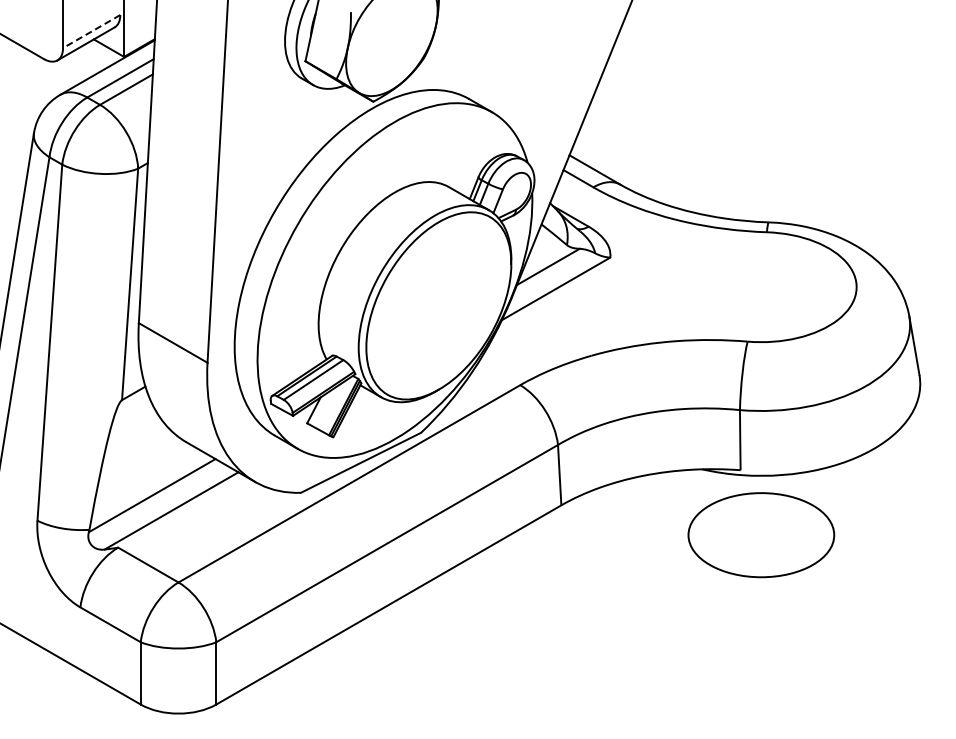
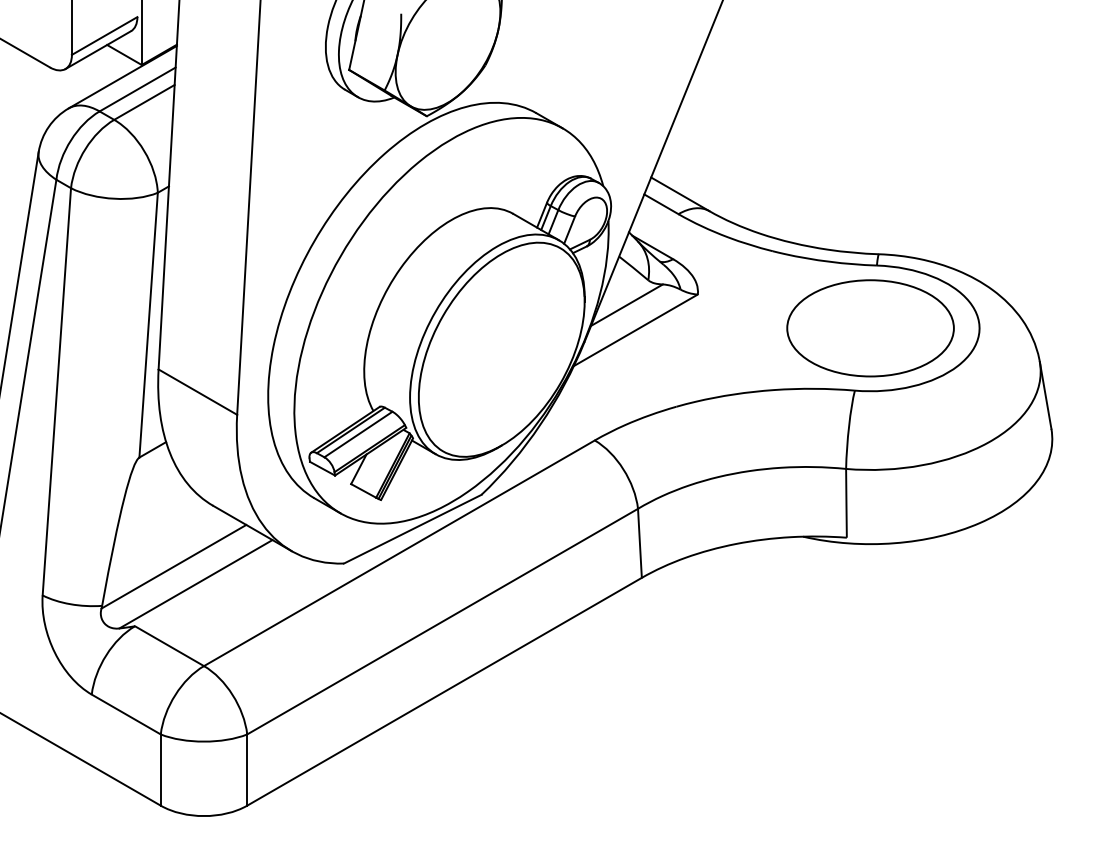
line: (91, 31) -> (104, 35), dashed -> solid
part: (761, 535) -> (870, 328), moved

